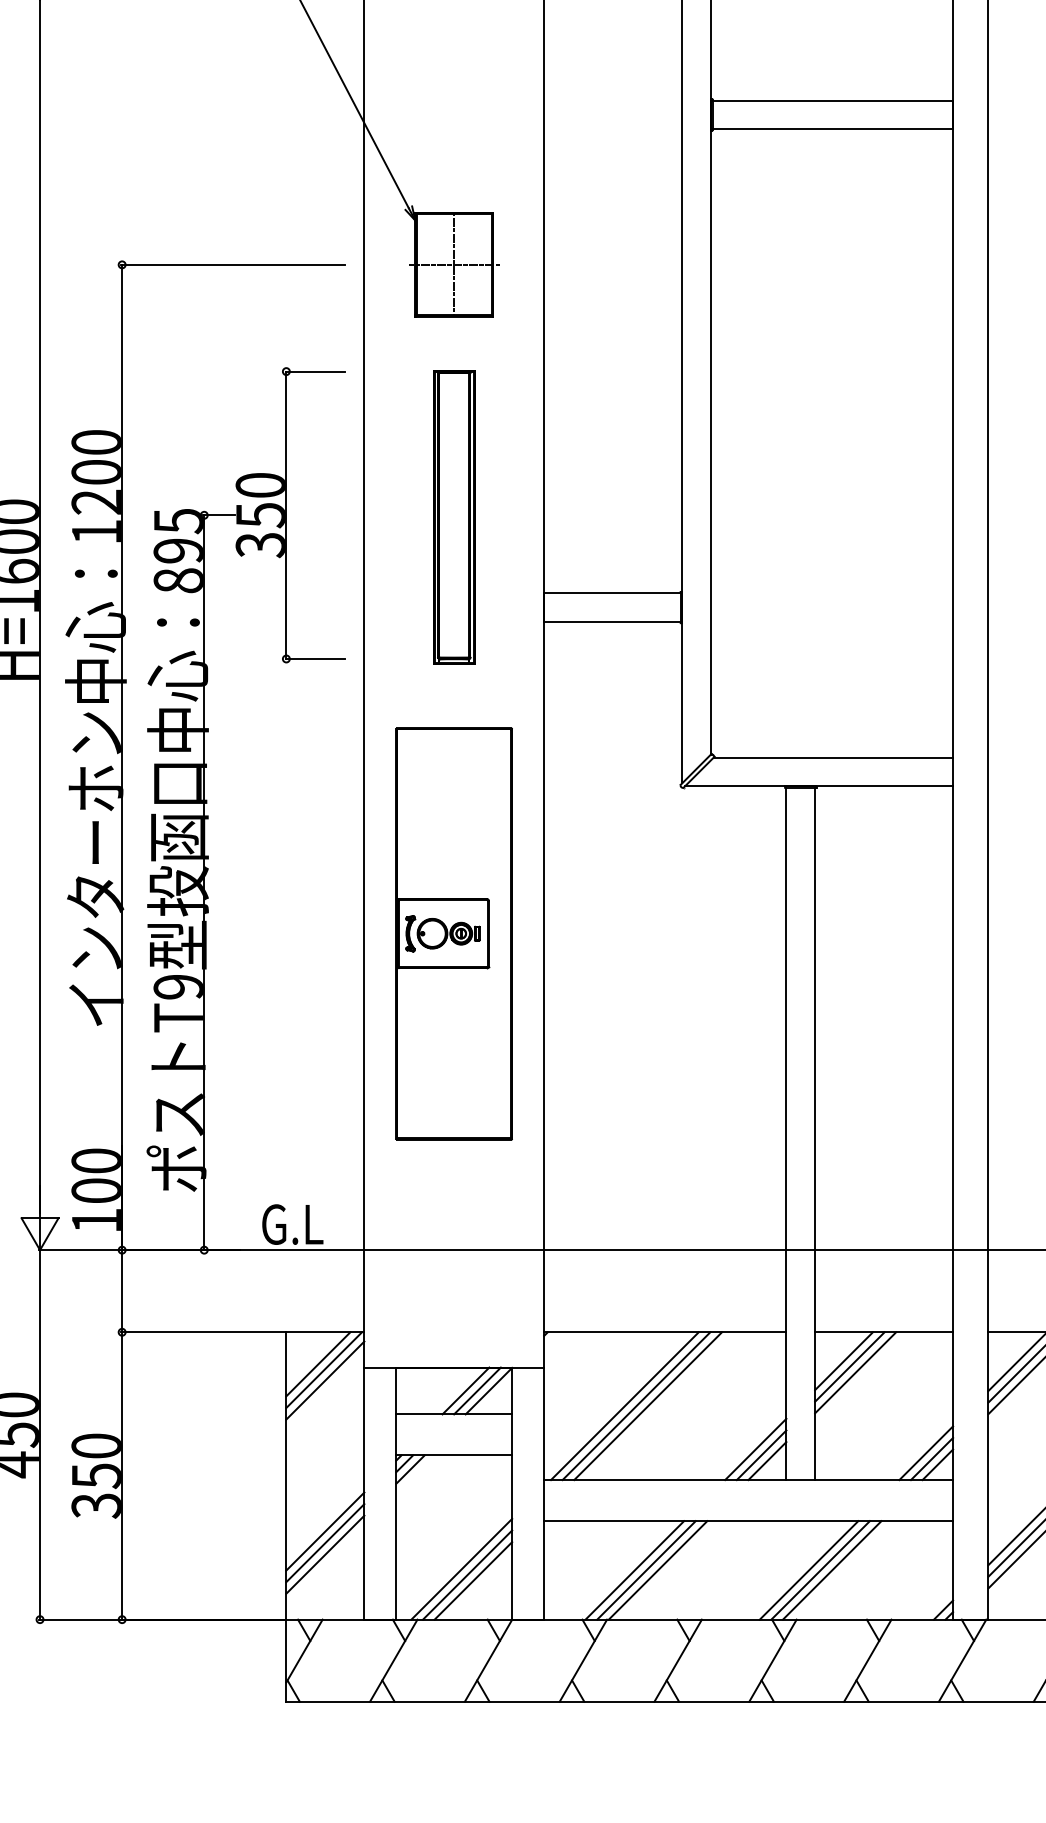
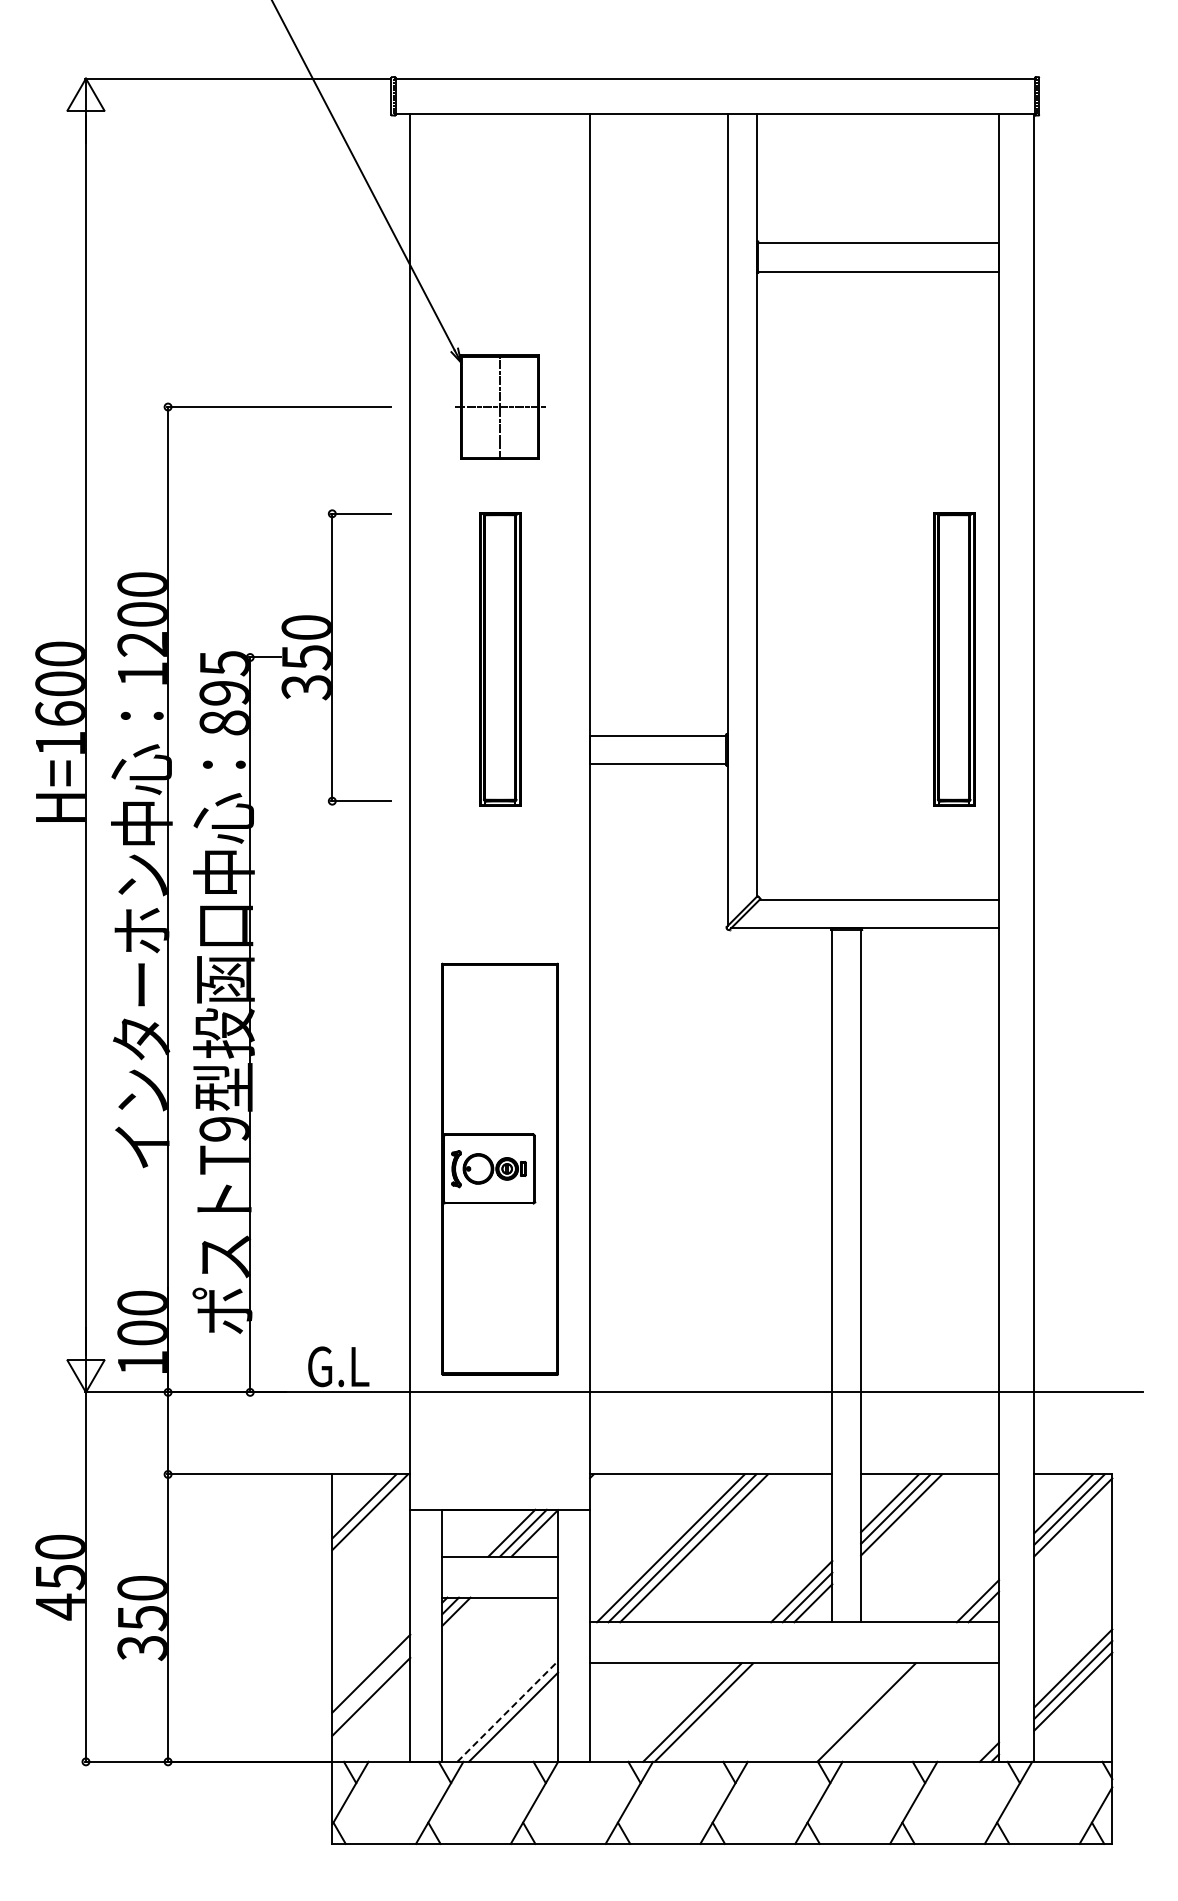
part: (908, 517) -> (954, 659), added
part: (453, 933) -> (499, 1168), moved
line: (325, 1380) -> (371, 1522), removed
line: (926, 1453) -> (972, 1595), removed
line: (325, 1543) -> (371, 1685), removed
line: (462, 1569) -> (508, 1711), solid -> dashed
line: (634, 1570) -> (680, 1712), removed
line: (808, 1570) -> (854, 1712), removed
line: (831, 1570) -> (877, 1712), removed
line: (473, 1580) -> (519, 1722), removed

